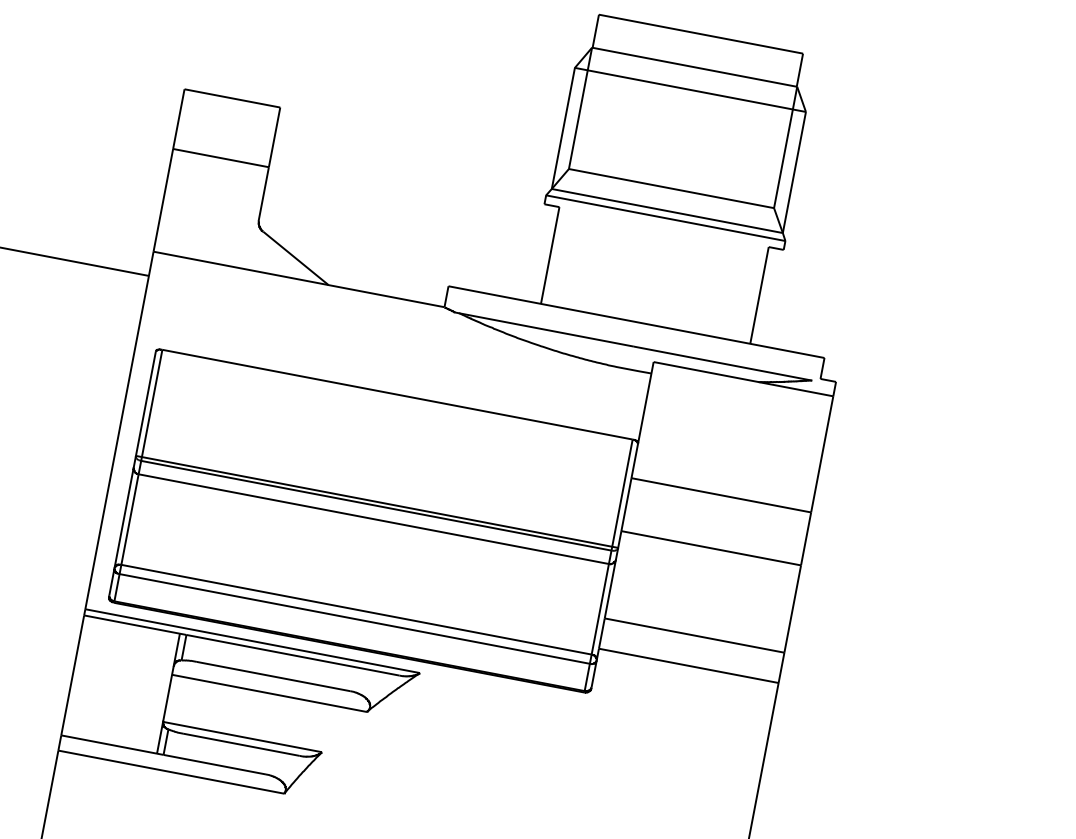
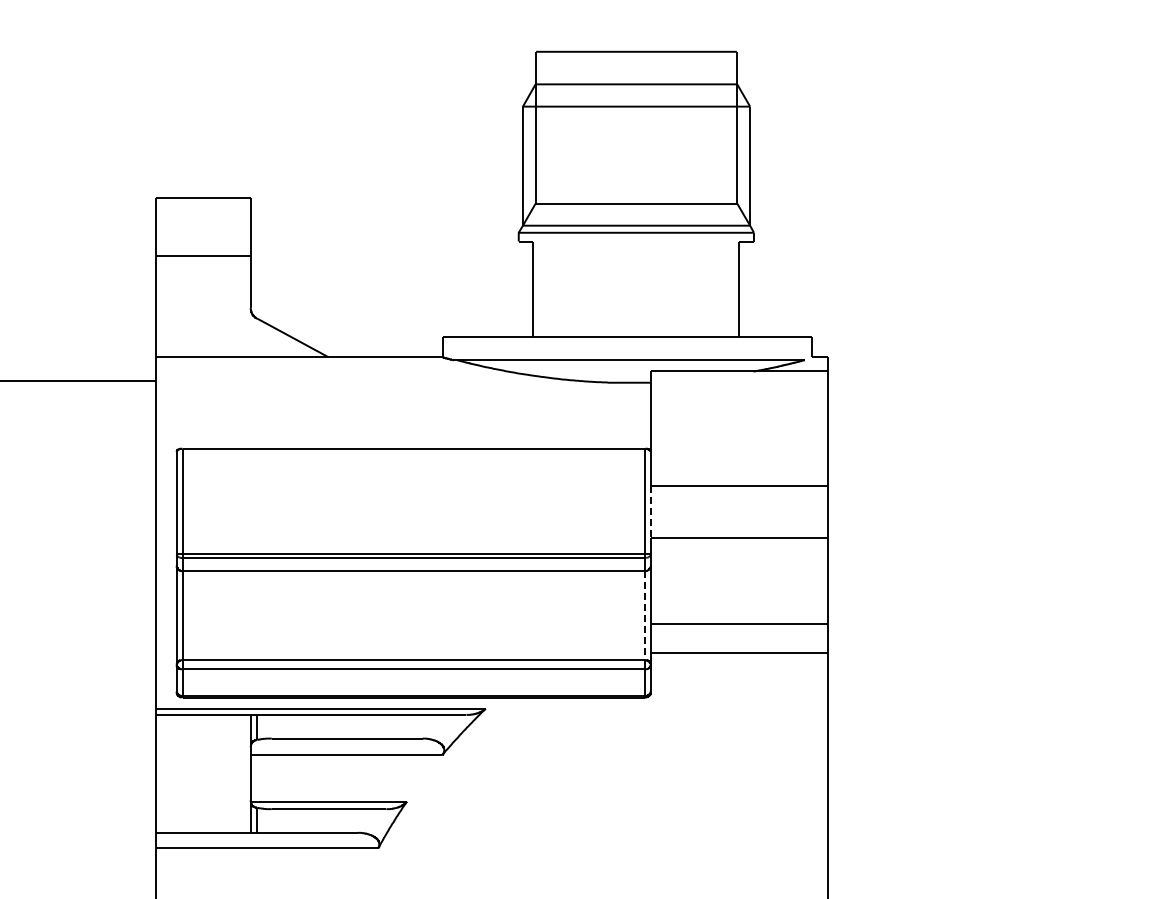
line: (625, 505) -> (650, 512), solid -> dashed
line: (600, 609) -> (645, 615), solid -> dashed

